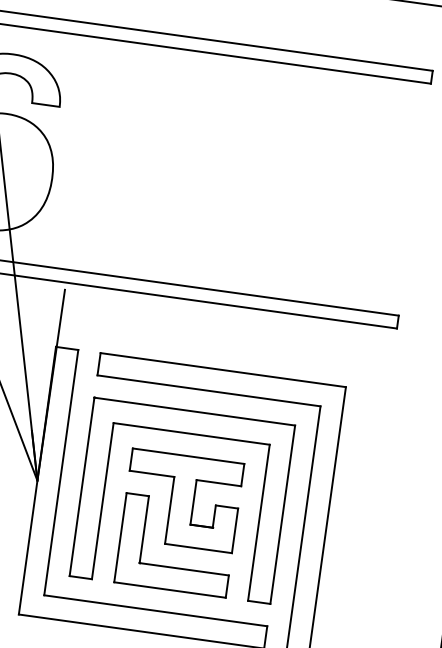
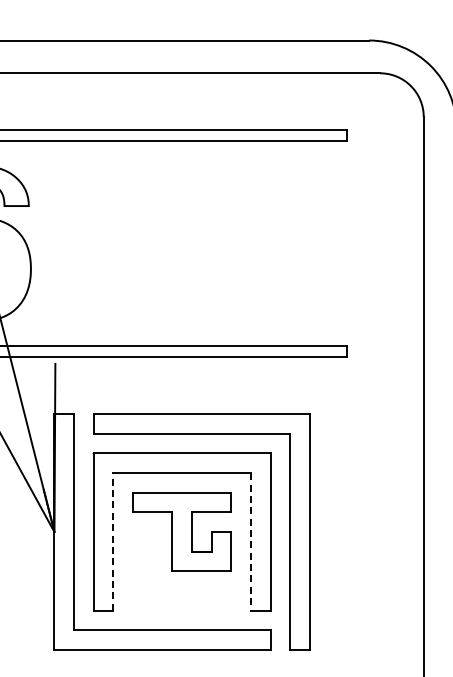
line: (102, 500) -> (113, 541), solid -> dashed
line: (259, 522) -> (251, 541), solid -> dashed
part: (172, 566) -> (181, 590), removed

